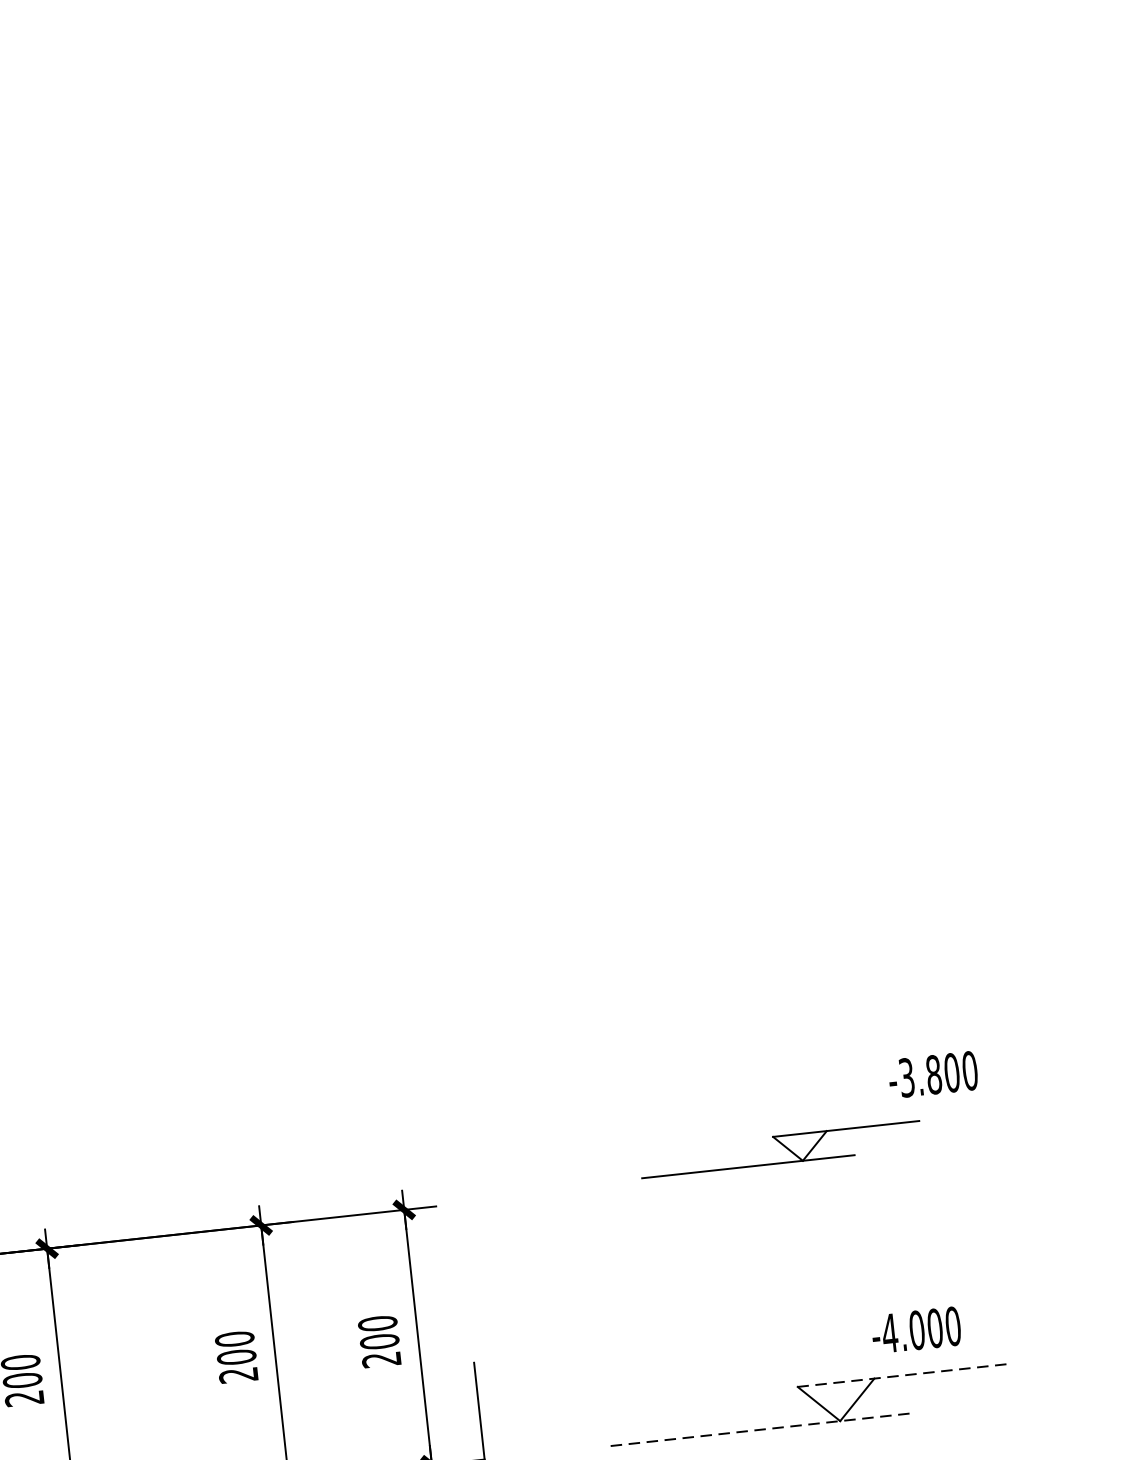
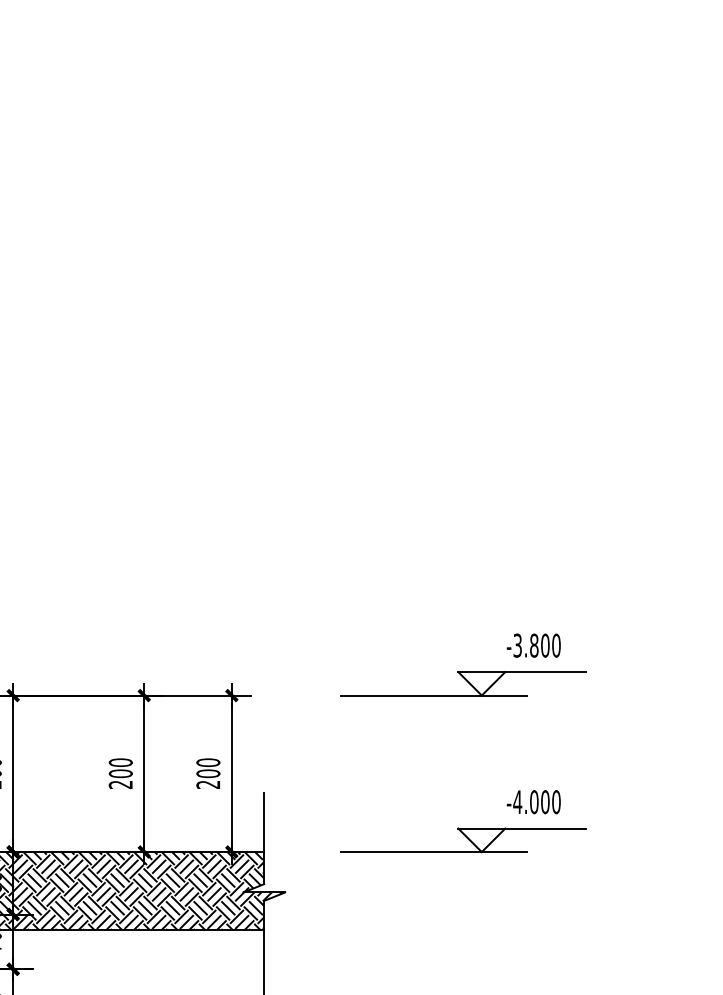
text: (932, 1074) -> (533, 645), moved
part: (780, 1149) -> (463, 683), size x1.43
line: (902, 1375) -> (522, 828), dashed -> solid
line: (763, 1430) -> (434, 852), dashed -> solid

